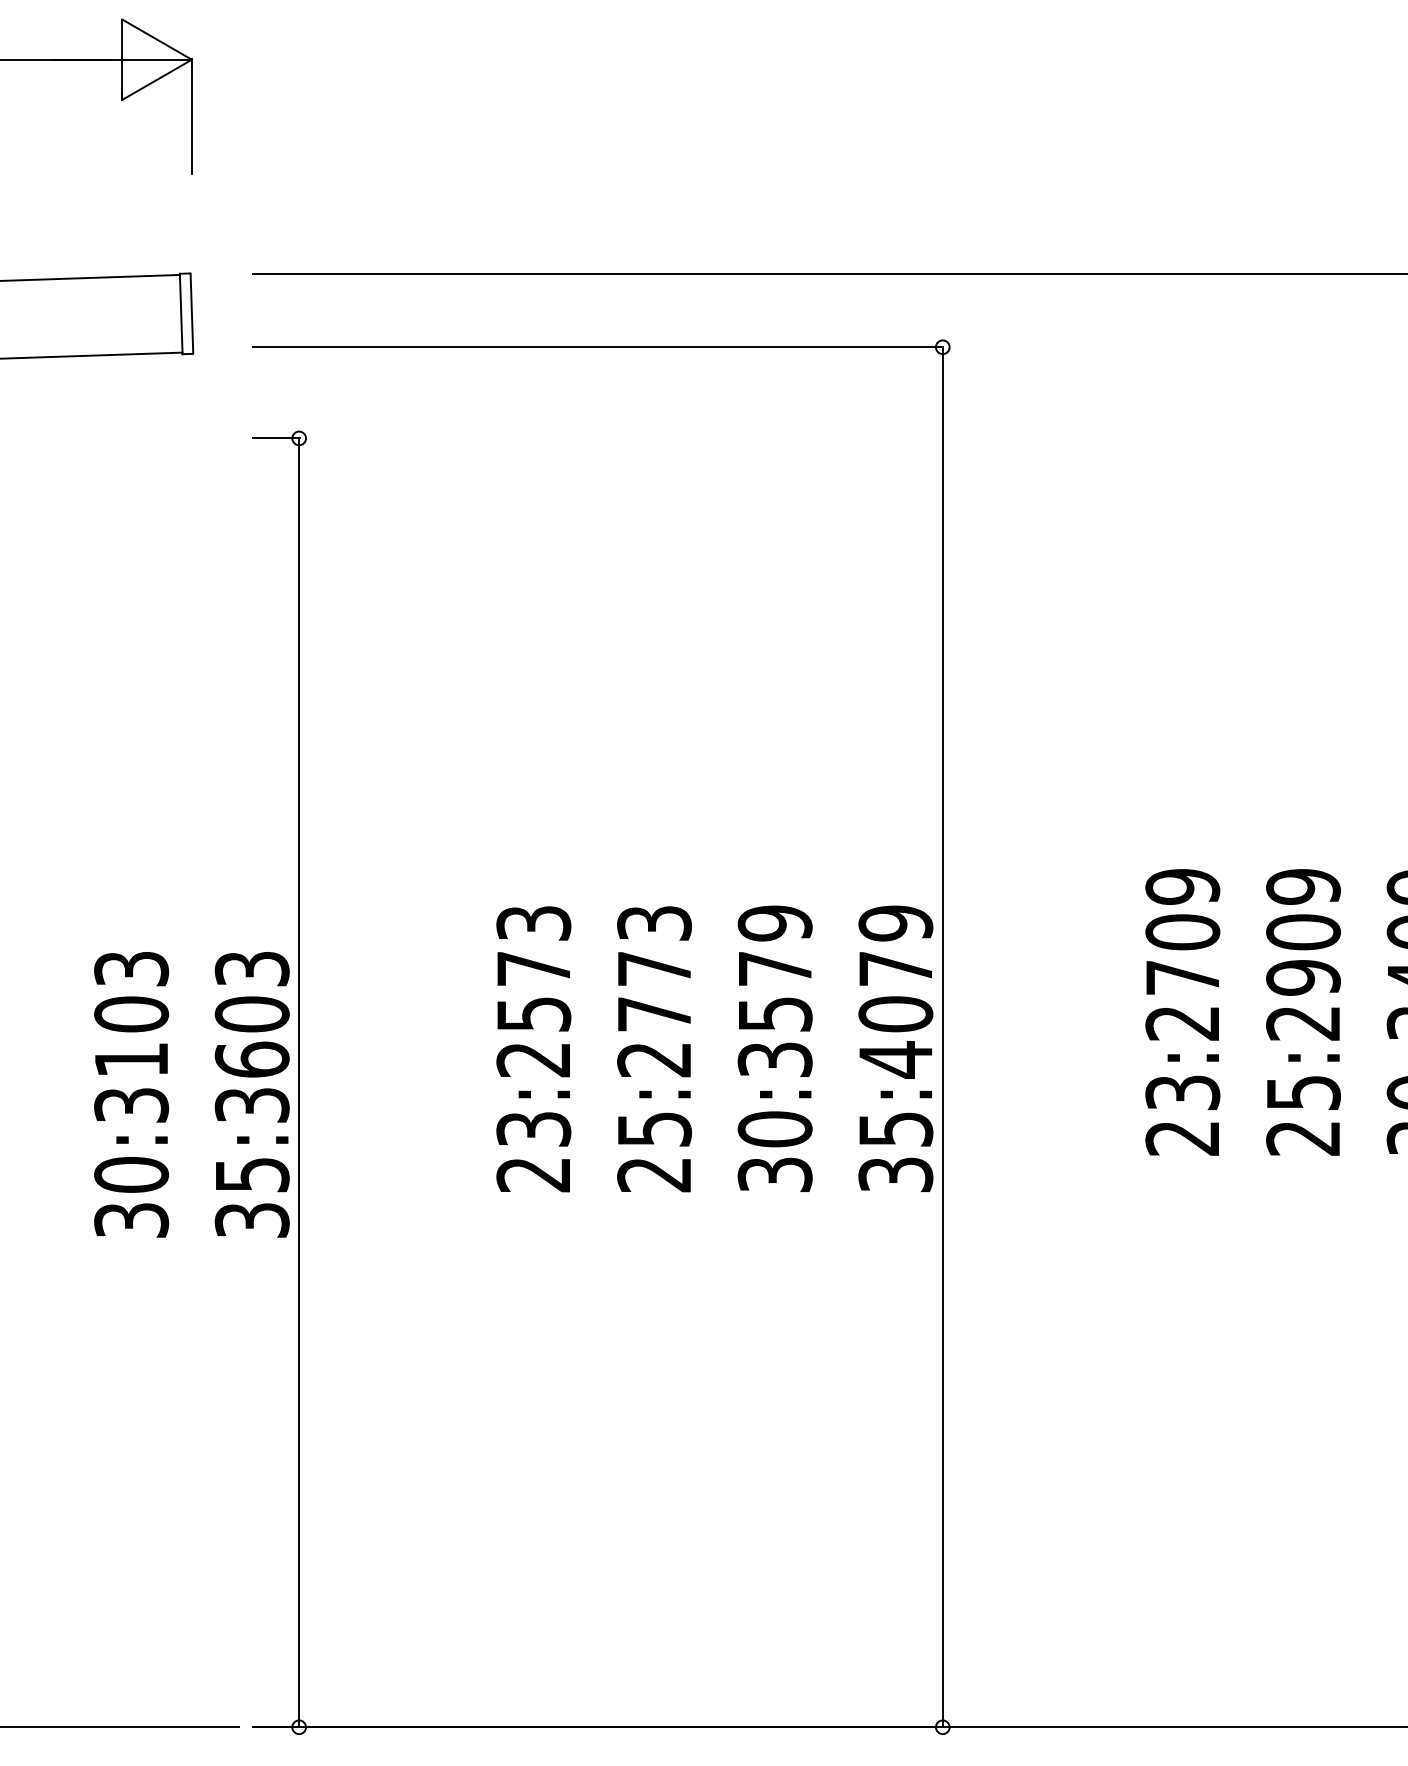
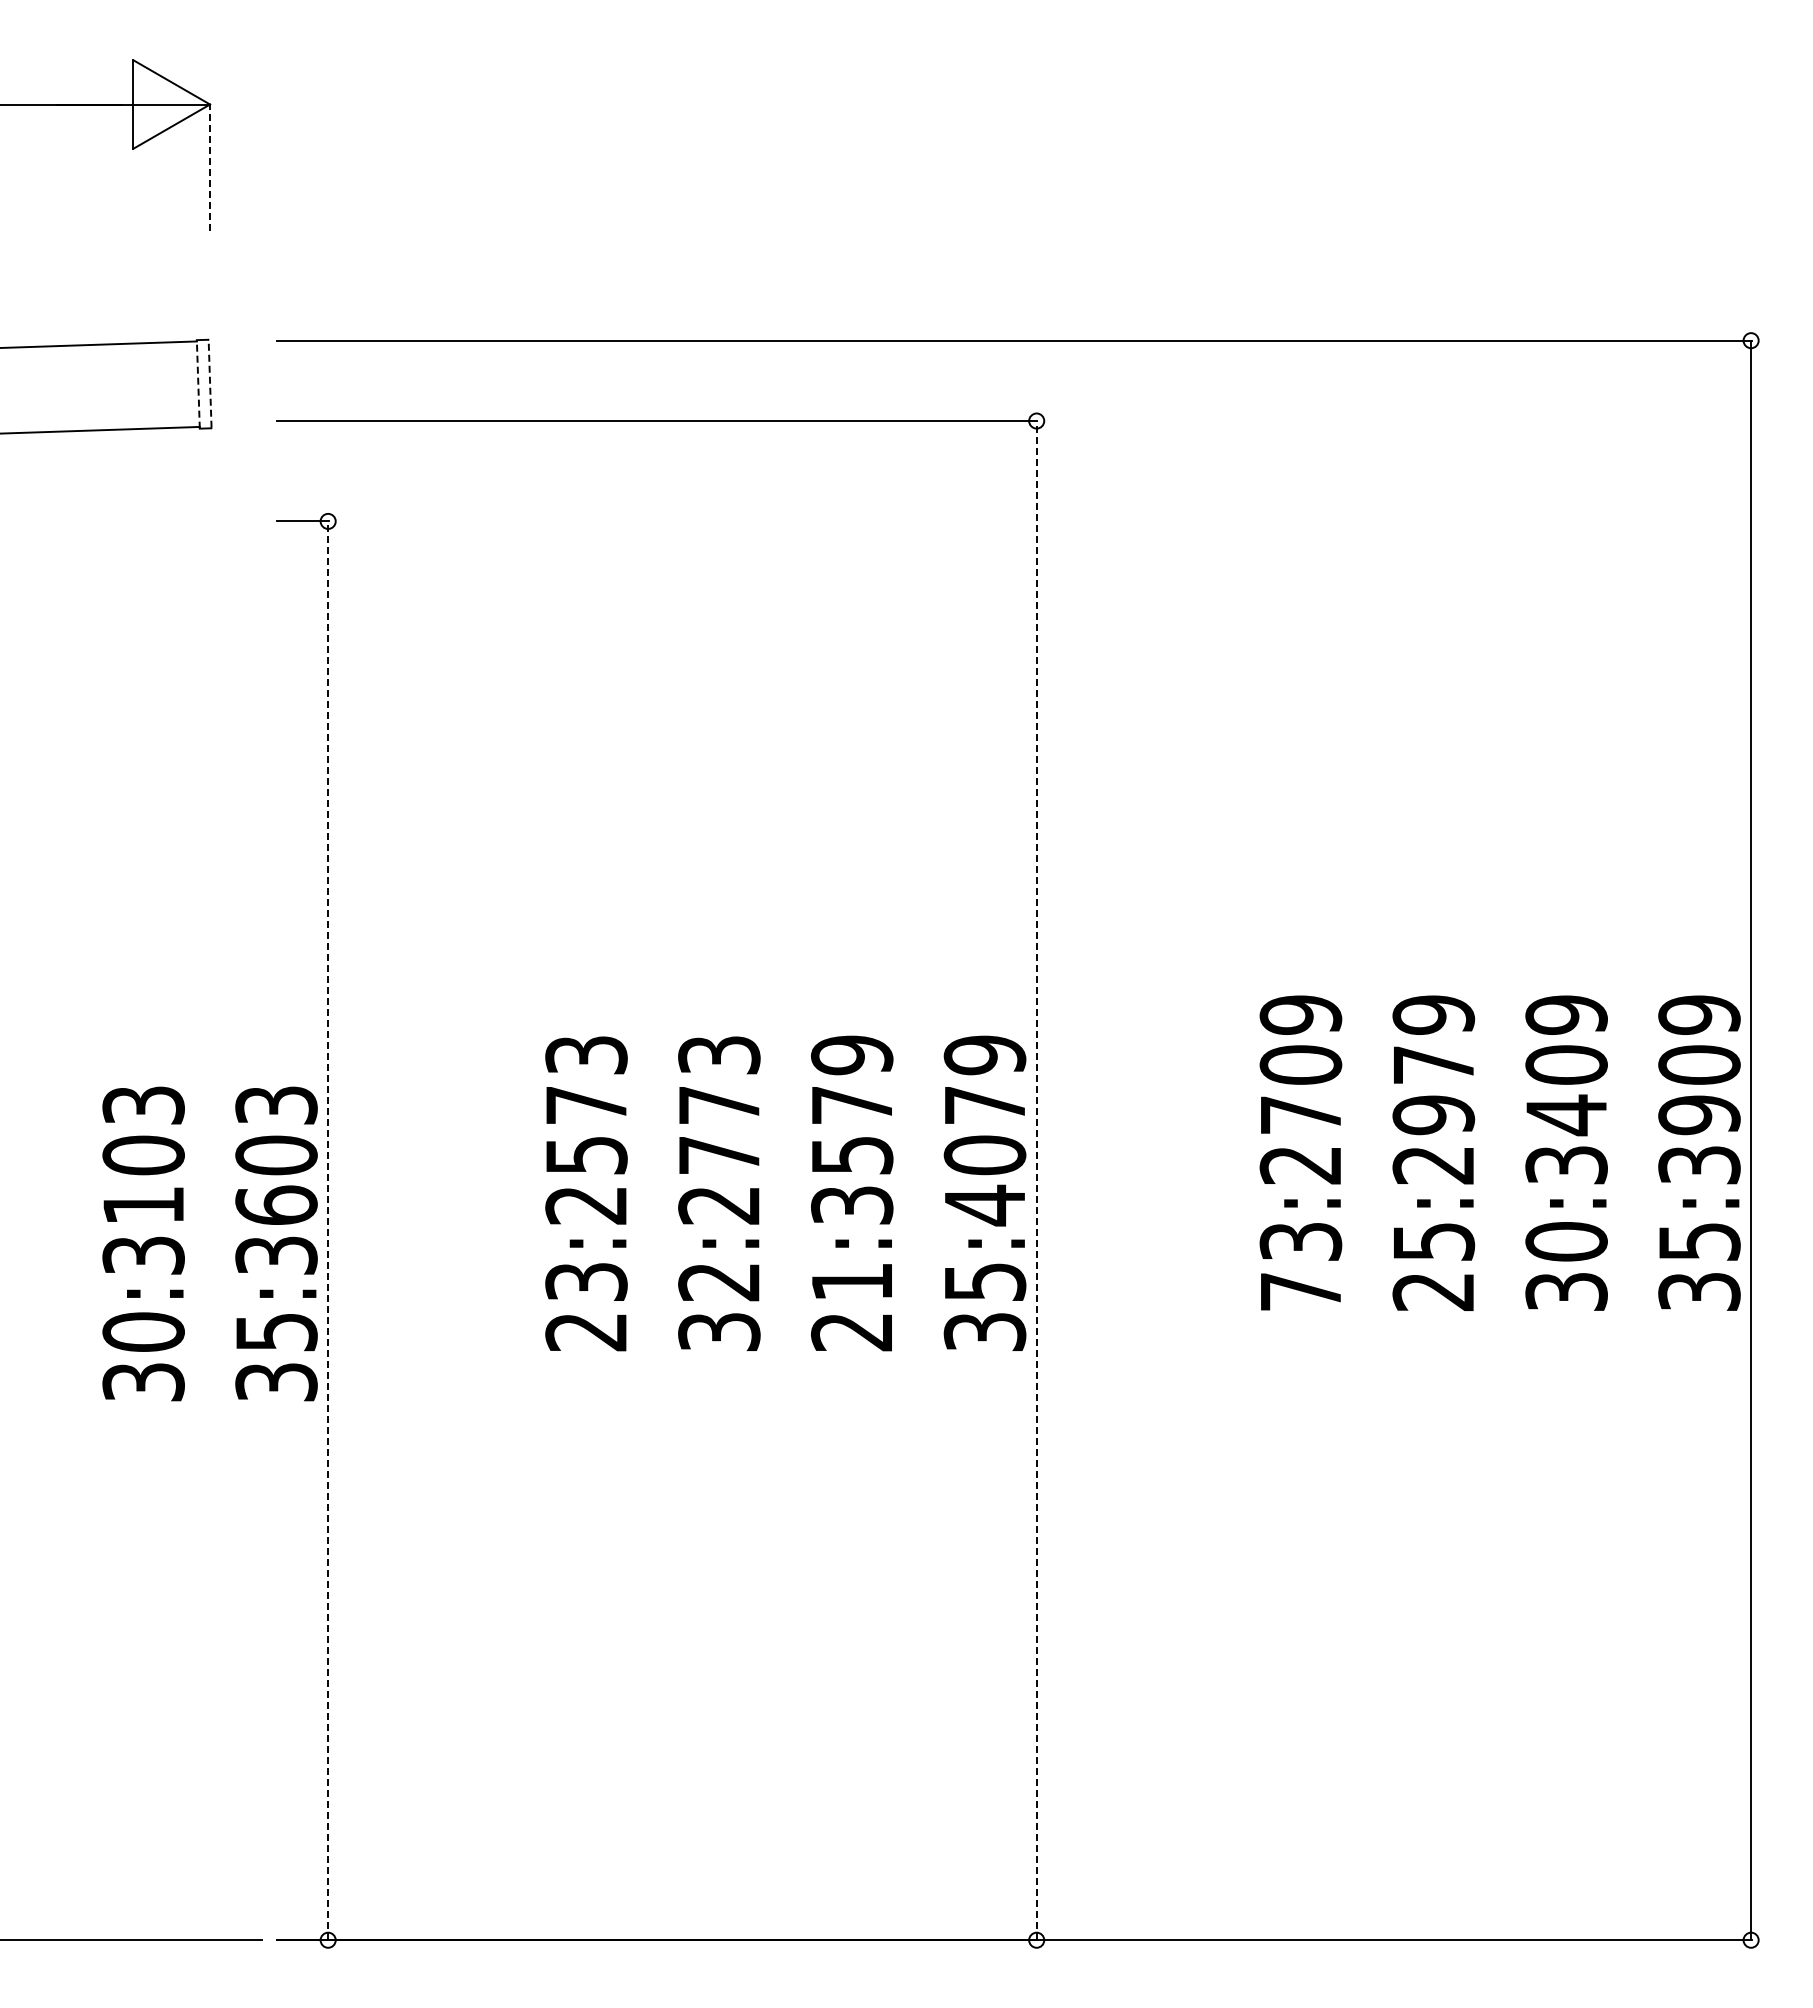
line: (192, 116) -> (210, 166), solid -> dashed
line: (181, 313) -> (198, 383), solid -> dashed
line: (192, 314) -> (210, 384), solid -> dashed
text: (1303, 931) -> (1433, 1064), 25:2909 -> 25:2979
line: (942, 1037) -> (1036, 1180), solid -> dashed
line: (299, 1082) -> (328, 1230), solid -> dashed
text: (1181, 1137) -> (1299, 1291), 23:2709 -> 73:2709
text: (775, 1151) -> (852, 1306), 30:3579 -> 21:3579
text: (654, 1152) -> (719, 1307), 25:2773 -> 32:2773

